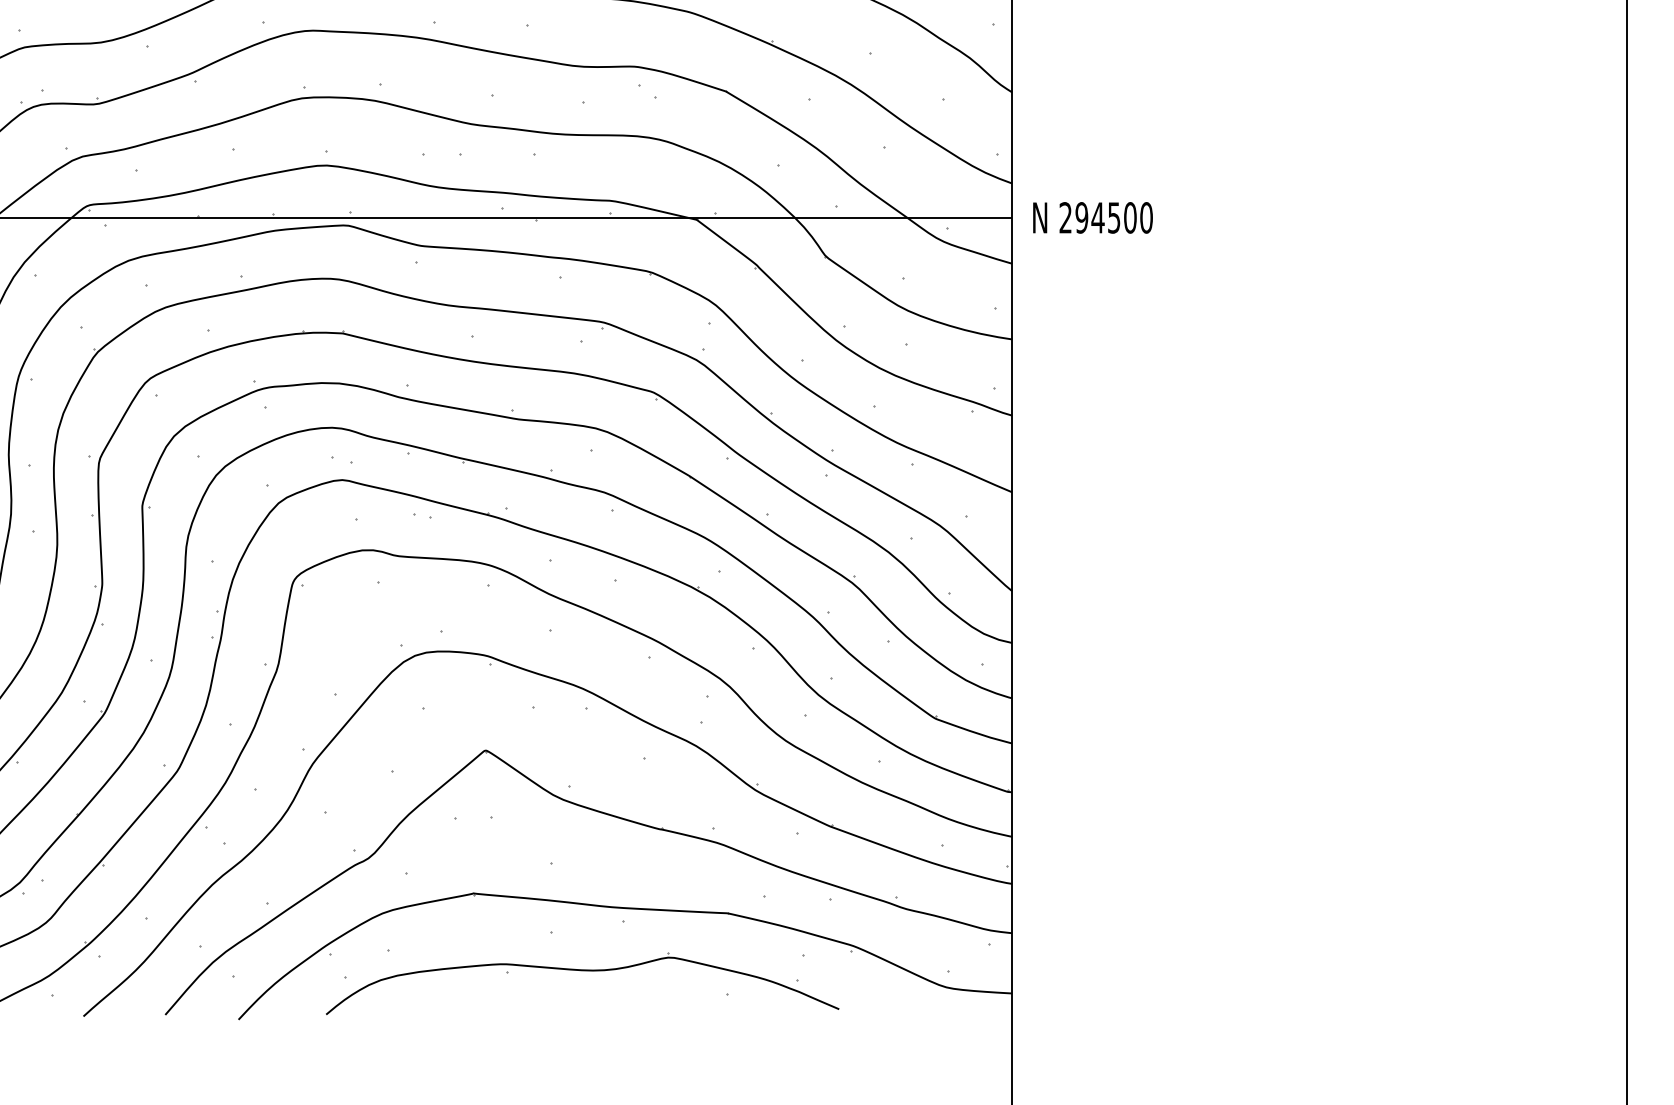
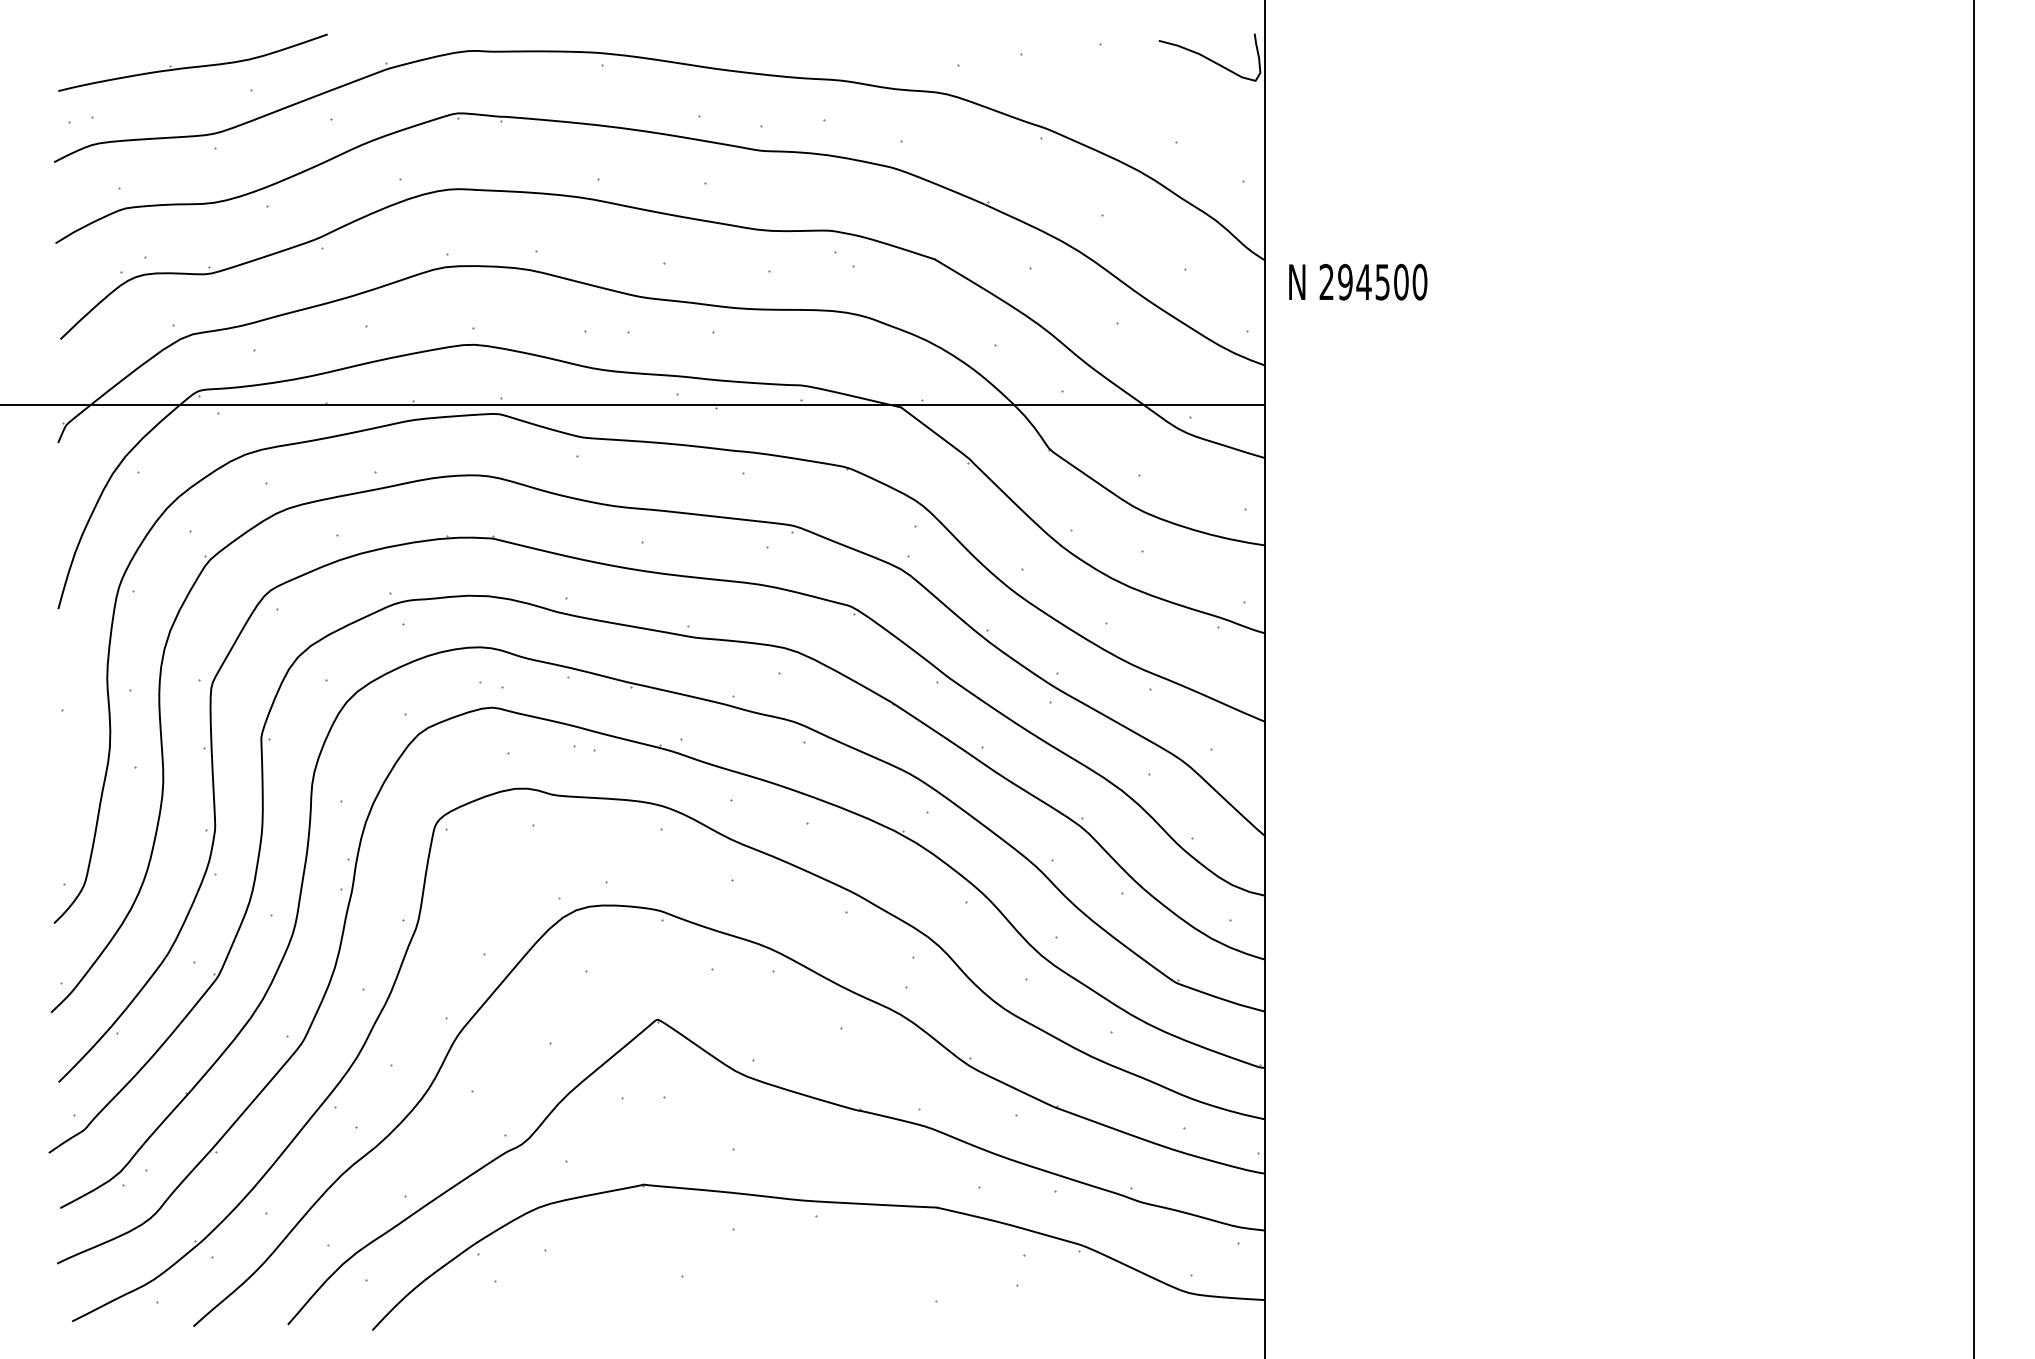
text: (1093, 217) -> (1358, 281), moved
part: (582, 971) -> (769, 1274), removed

